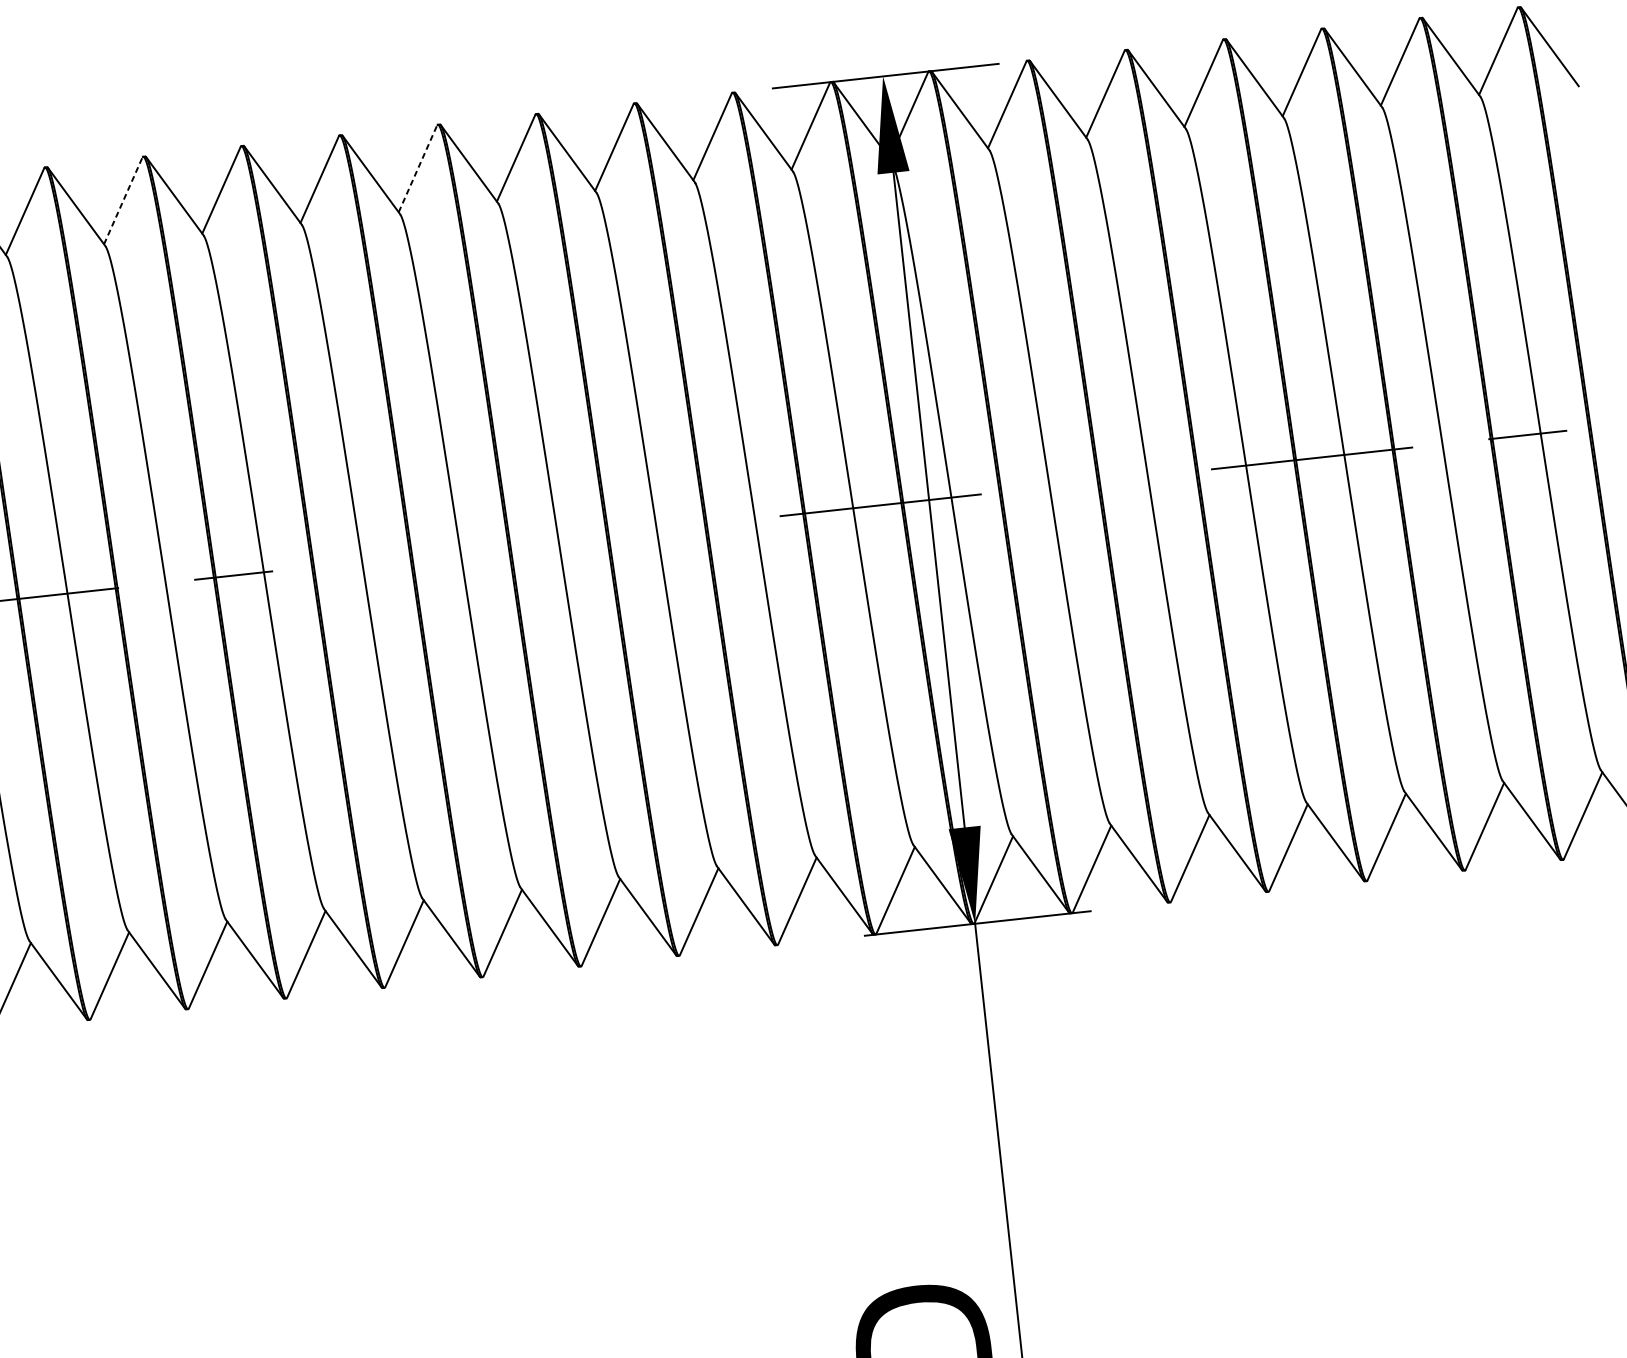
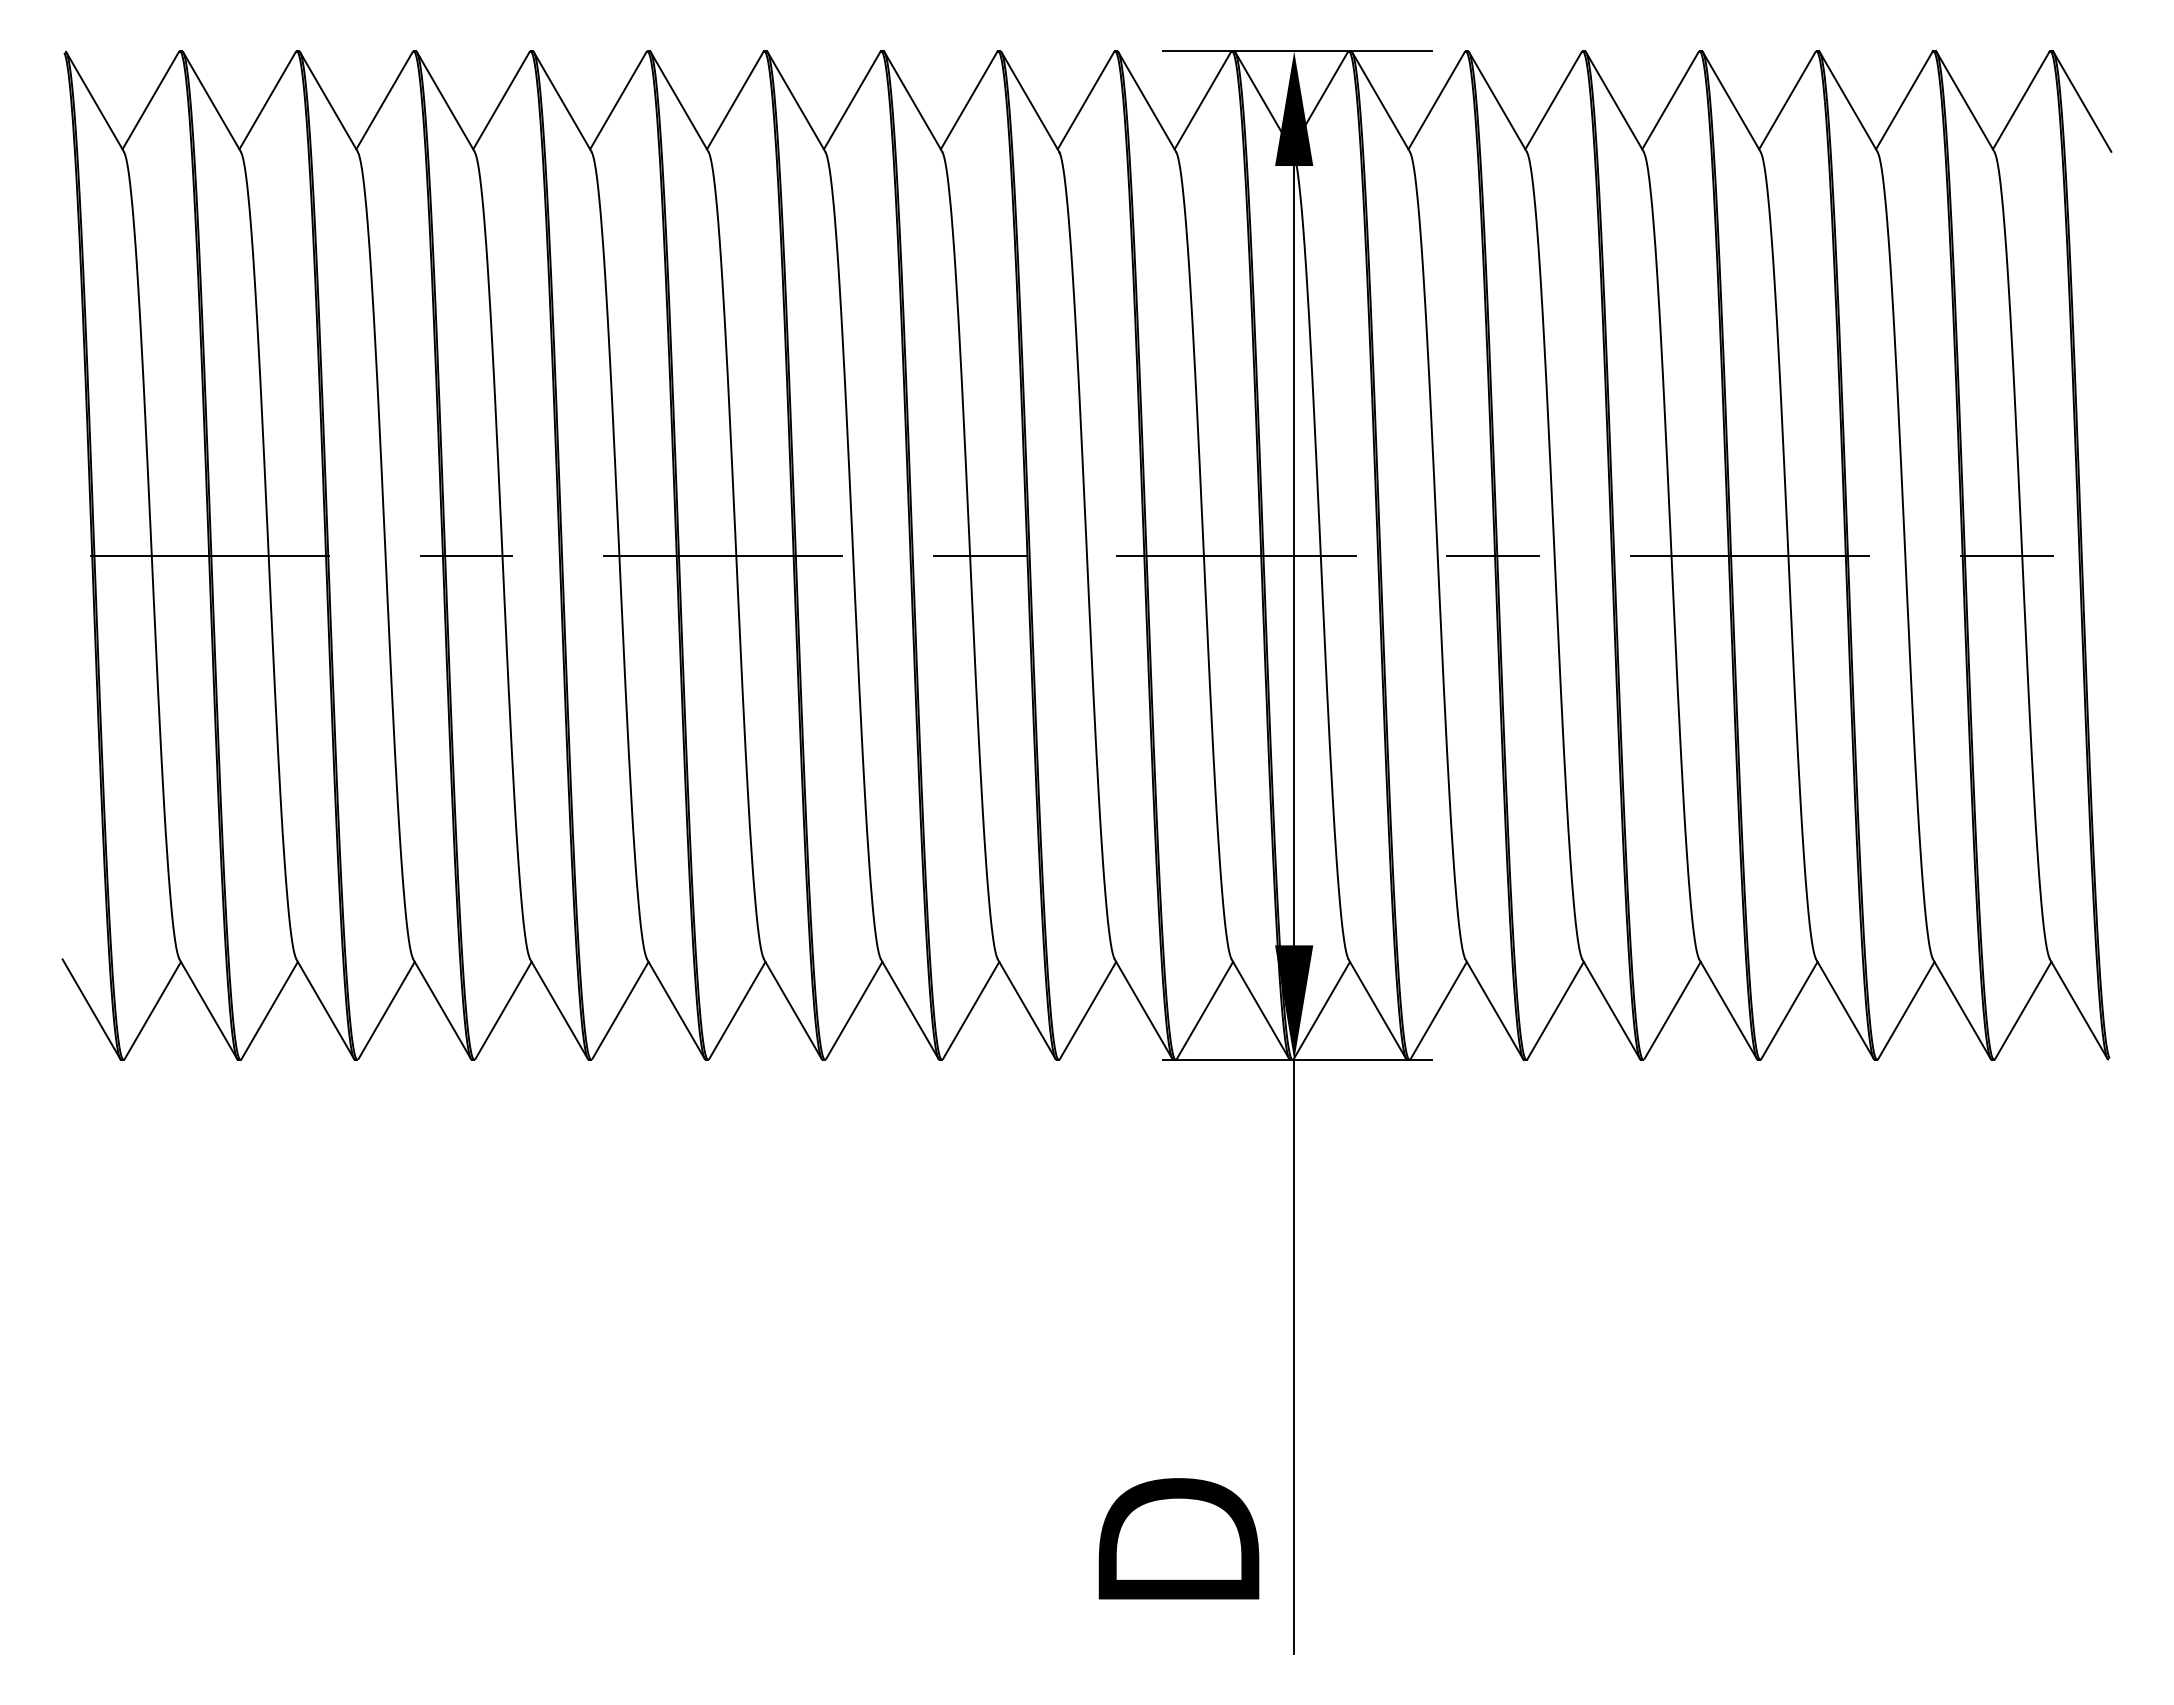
line: (418, 168) -> (735, 100), dashed -> solid
line: (123, 200) -> (384, 100), dashed -> solid
line: (1096, 481) -> (1493, 555), added
line: (664, 528) -> (979, 555), added
line: (448, 552) -> (722, 555), added

